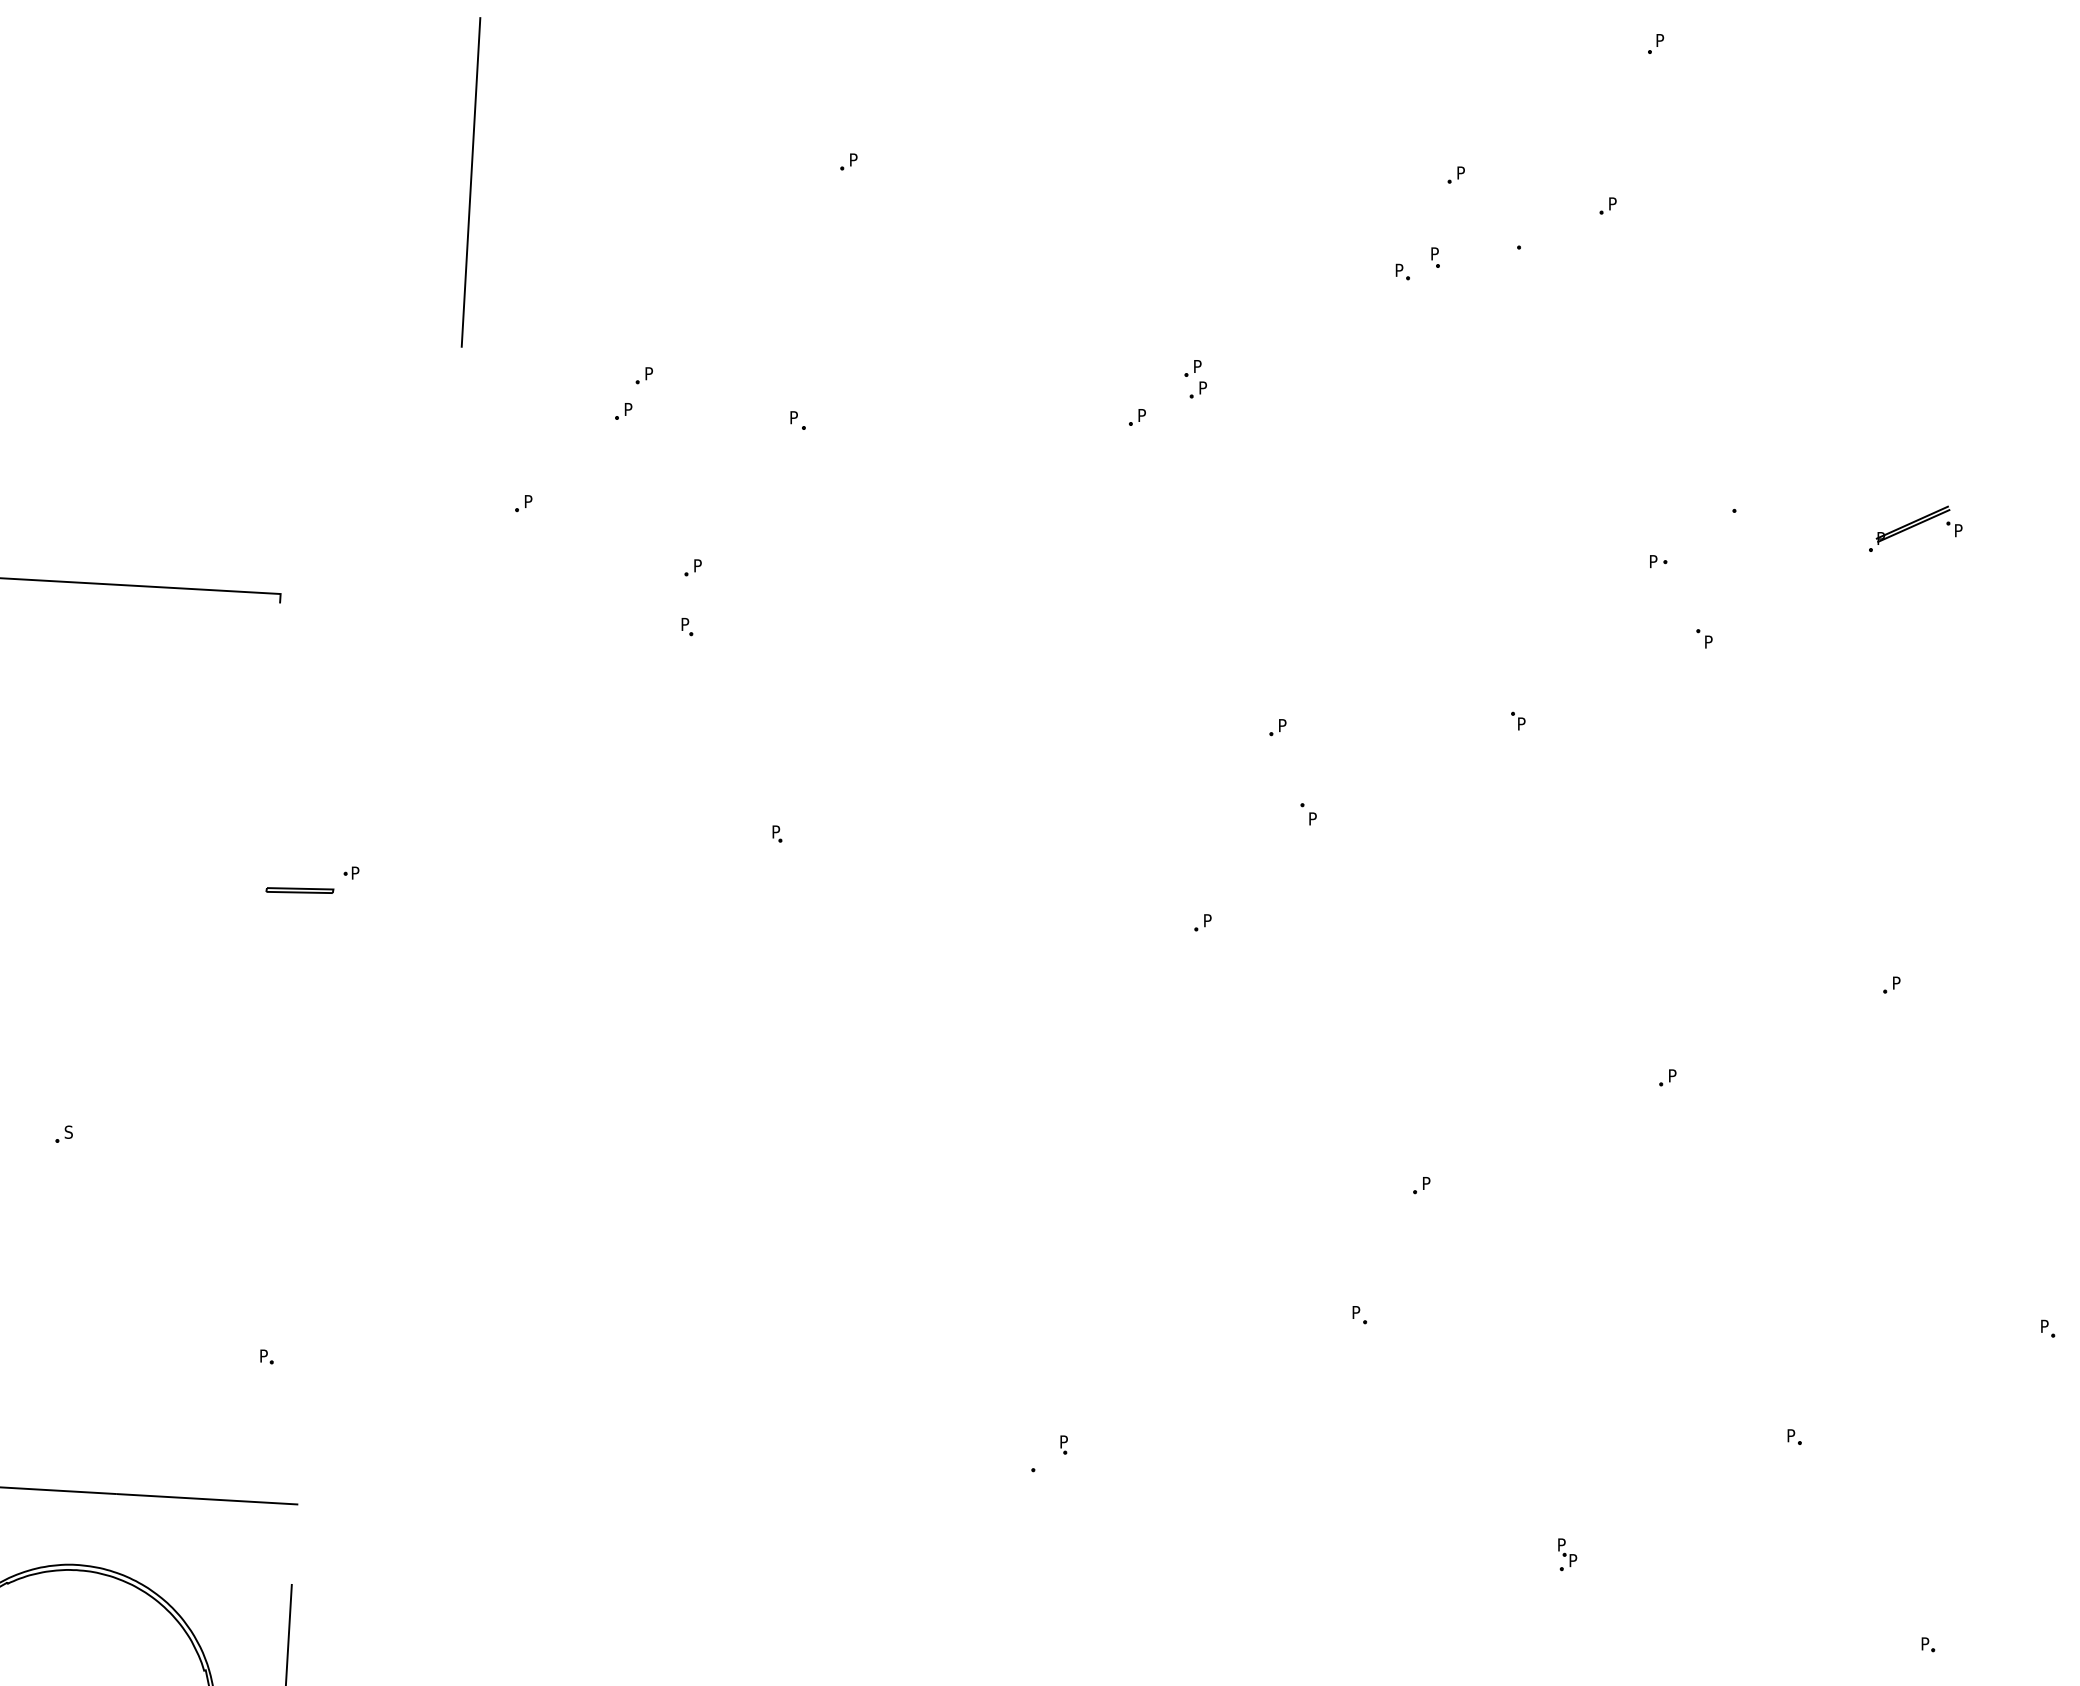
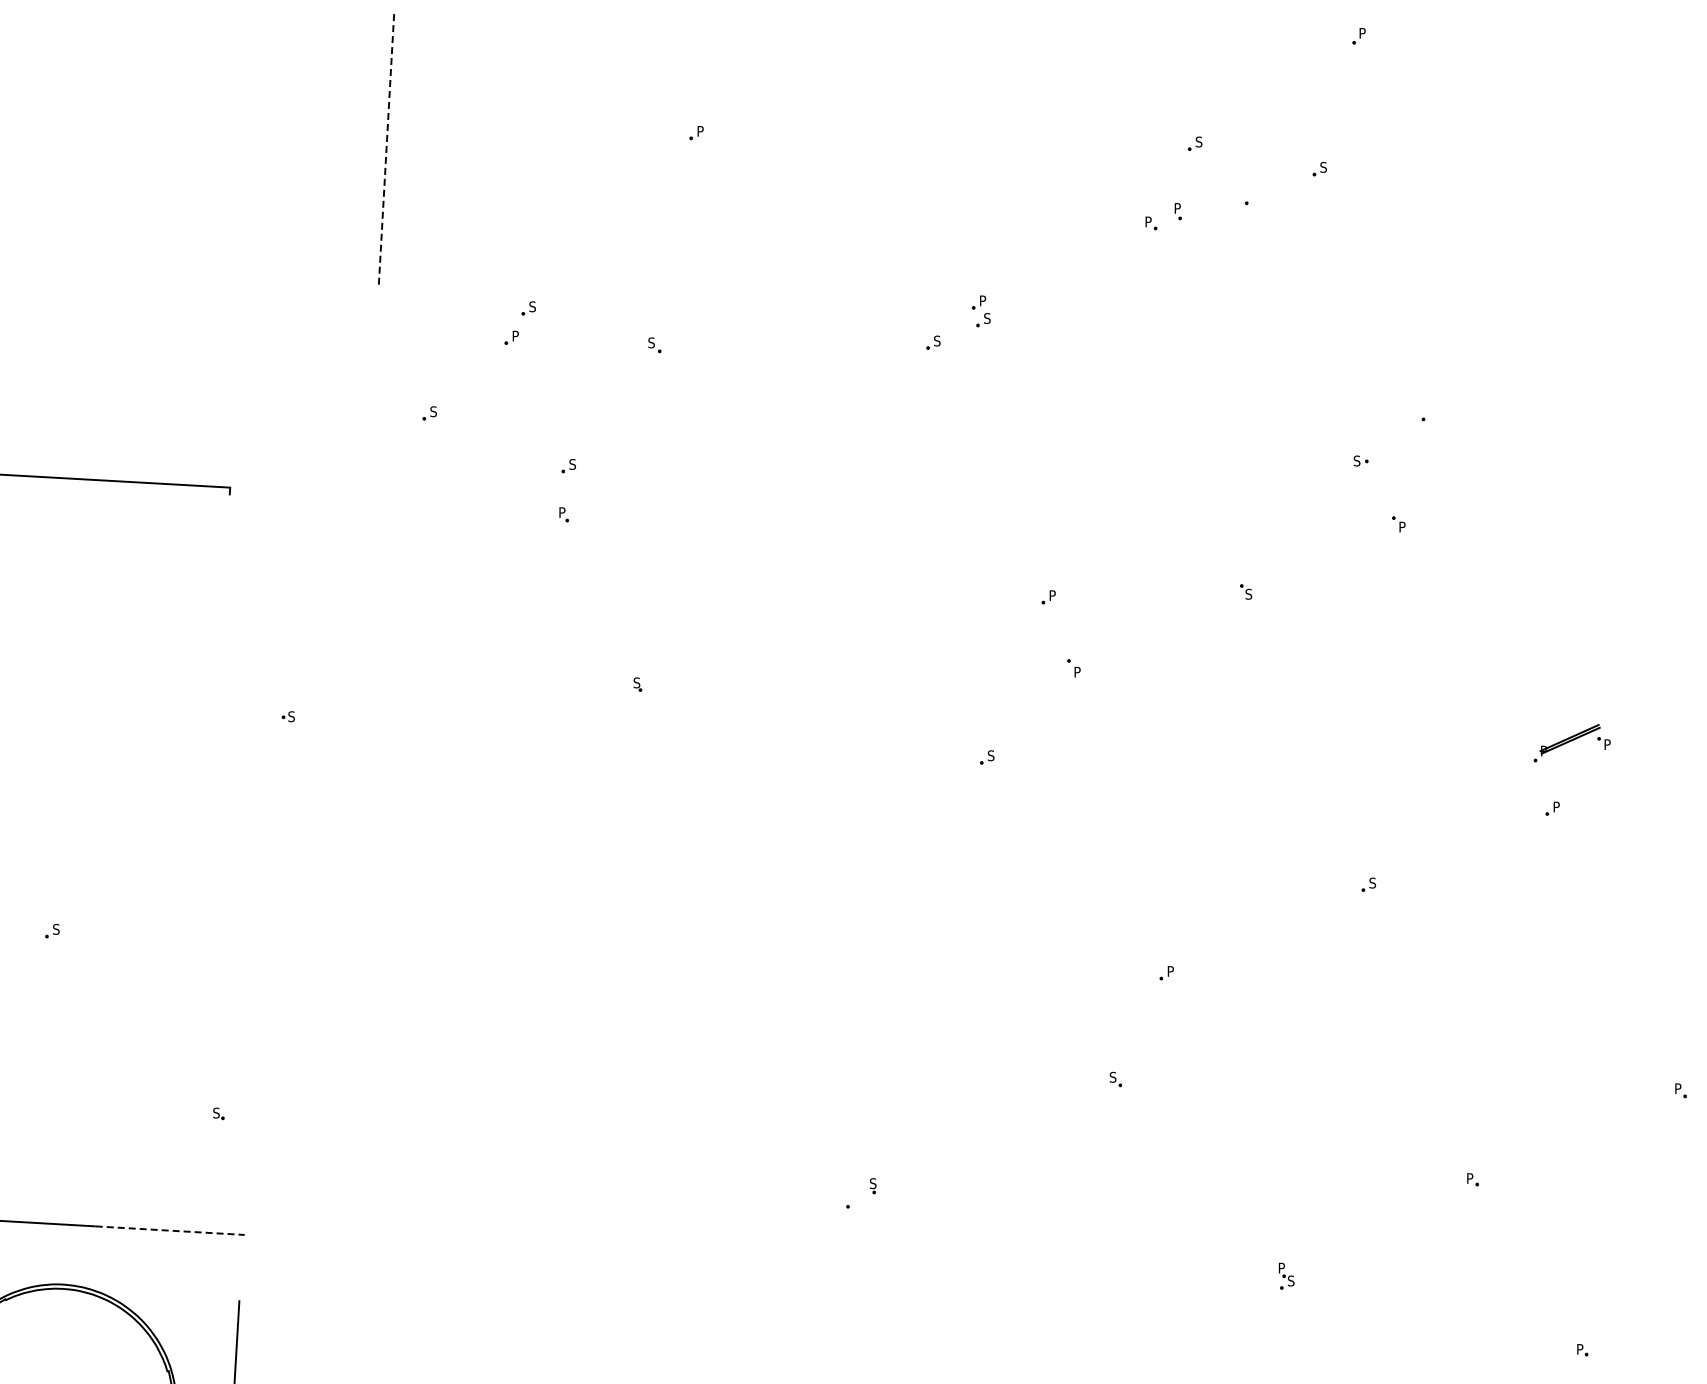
text: (1460, 172) -> (1198, 141), P -> S
line: (471, 182) -> (386, 149), solid -> dashed
text: (1612, 204) -> (1323, 167), P -> S
text: (648, 373) -> (532, 306), P -> S
text: (1203, 387) -> (987, 318), P -> S
text: (1142, 414) -> (937, 340), P -> S
text: (793, 417) -> (651, 342), P -> S
text: (528, 501) -> (433, 411), P -> S
part: (1914, 529) -> (1571, 743), moved
text: (1652, 560) -> (1356, 460), P -> S
text: (697, 565) -> (572, 464), P -> S
text: (1521, 722) -> (1248, 593), P -> S
text: (775, 831) -> (636, 682), P -> S
text: (355, 872) -> (291, 716), P -> S
part: (299, 889) -> (245, 730), removed
text: (1206, 920) -> (990, 755), P -> S
text: (1672, 1075) -> (1372, 882), P -> S
text: (1355, 1311) -> (1112, 1076), P -> S
text: (263, 1355) -> (216, 1112), P -> S
text: (1063, 1441) -> (872, 1183), P -> S
line: (207, 1499) -> (170, 1230), solid -> dashed
text: (1572, 1559) -> (1290, 1280), P -> S

